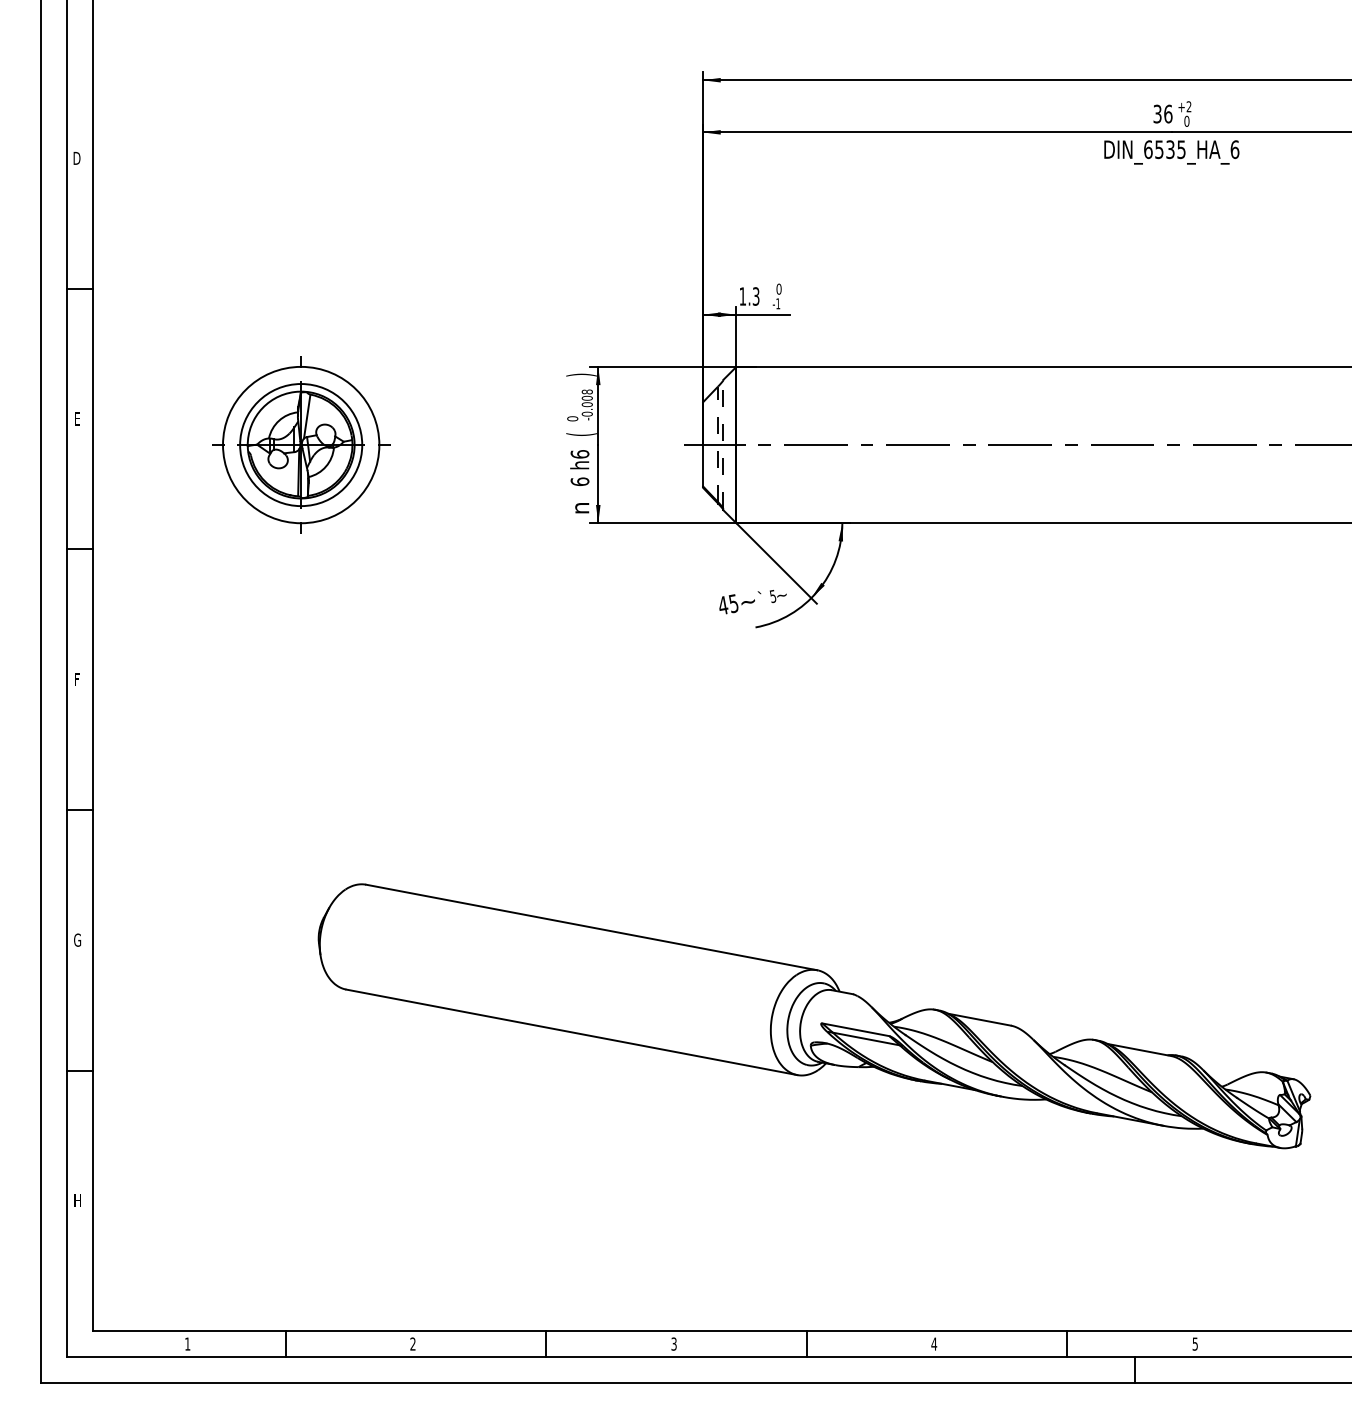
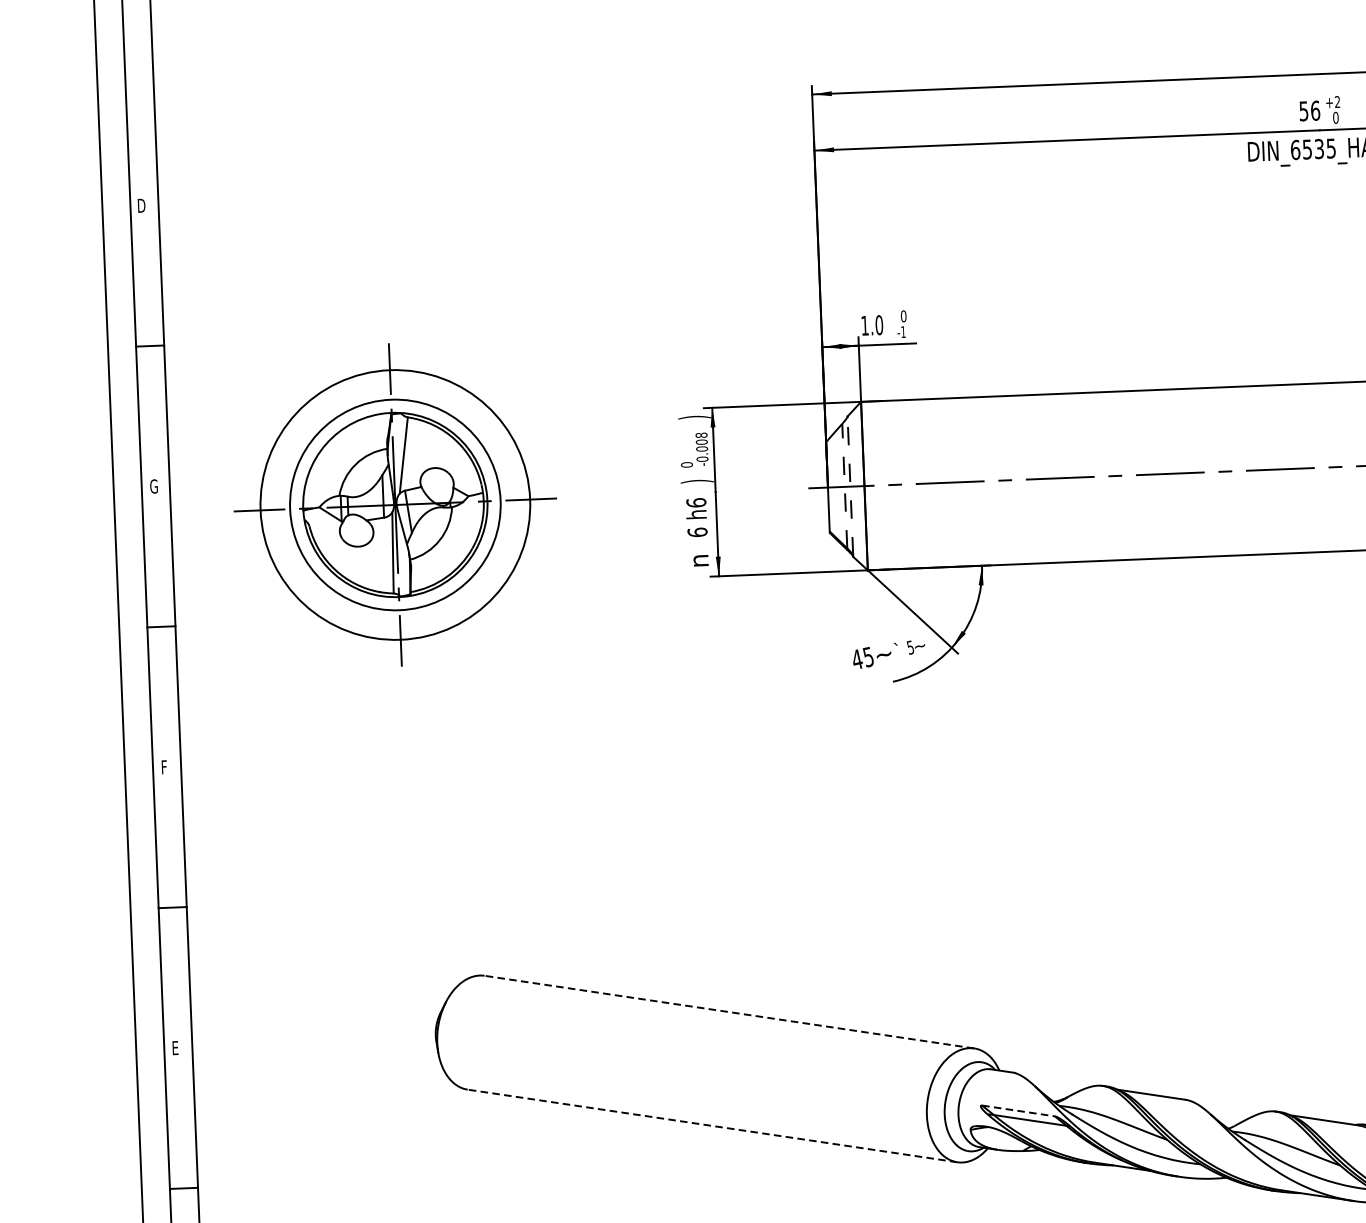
text: (1157, 113) -> (1303, 110), 36 -> 56
text: (755, 296) -> (878, 325), 1.3 -> 1.0
text: (77, 418) -> (153, 485), E -> G
text: (581, 434) -> (697, 481), ( -> )
part: (301, 444) -> (395, 504), size x1.6
line: (591, 927) -> (729, 1012), solid -> dashed
text: (77, 939) -> (175, 1047), G -> E
line: (856, 1029) -> (1019, 1110), solid -> dashed
line: (571, 1032) -> (712, 1126), solid -> dashed

